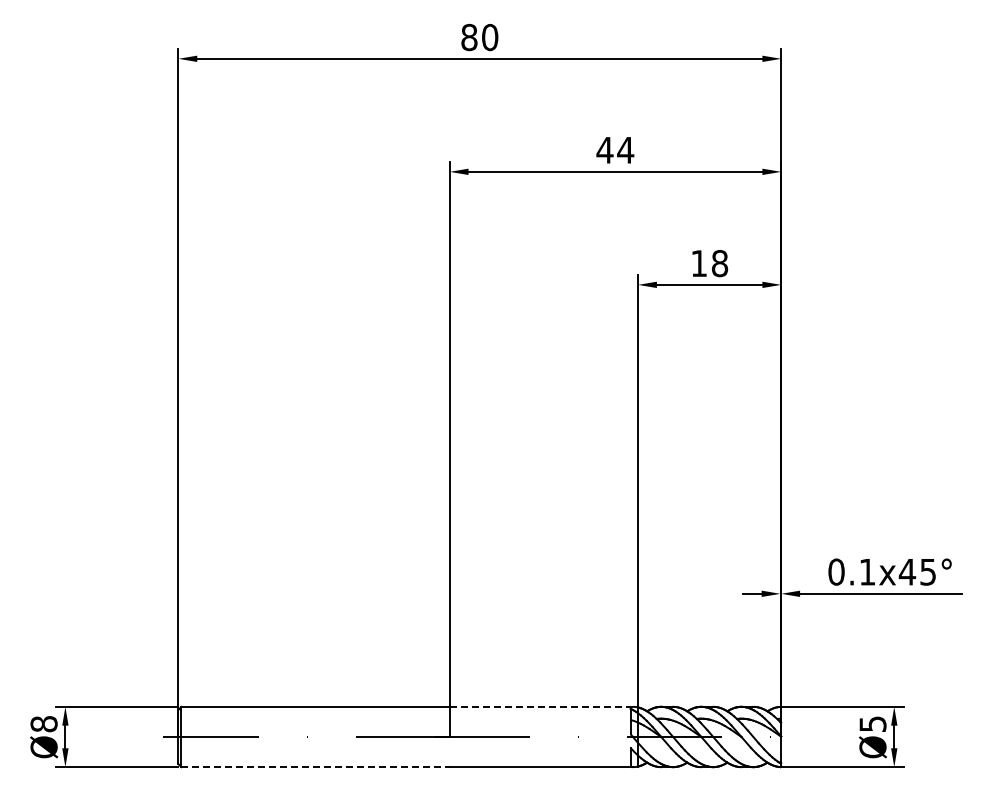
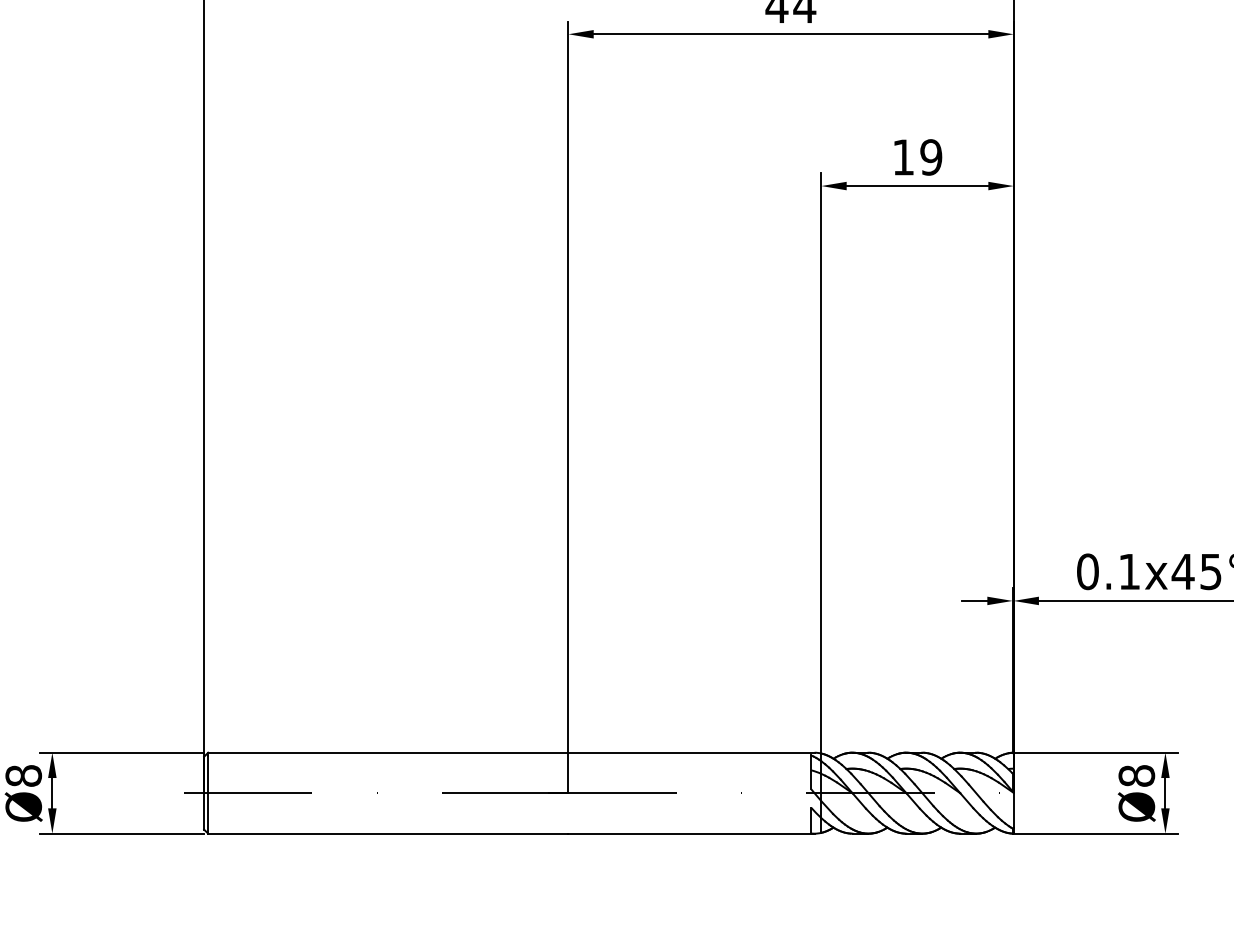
text: (719, 263) -> (930, 157), 18 -> 19
line: (541, 706) -> (691, 752), dashed -> solid
text: (872, 724) -> (1136, 776), Ø5 -> Ø8
line: (316, 767) -> (389, 834), dashed -> solid

